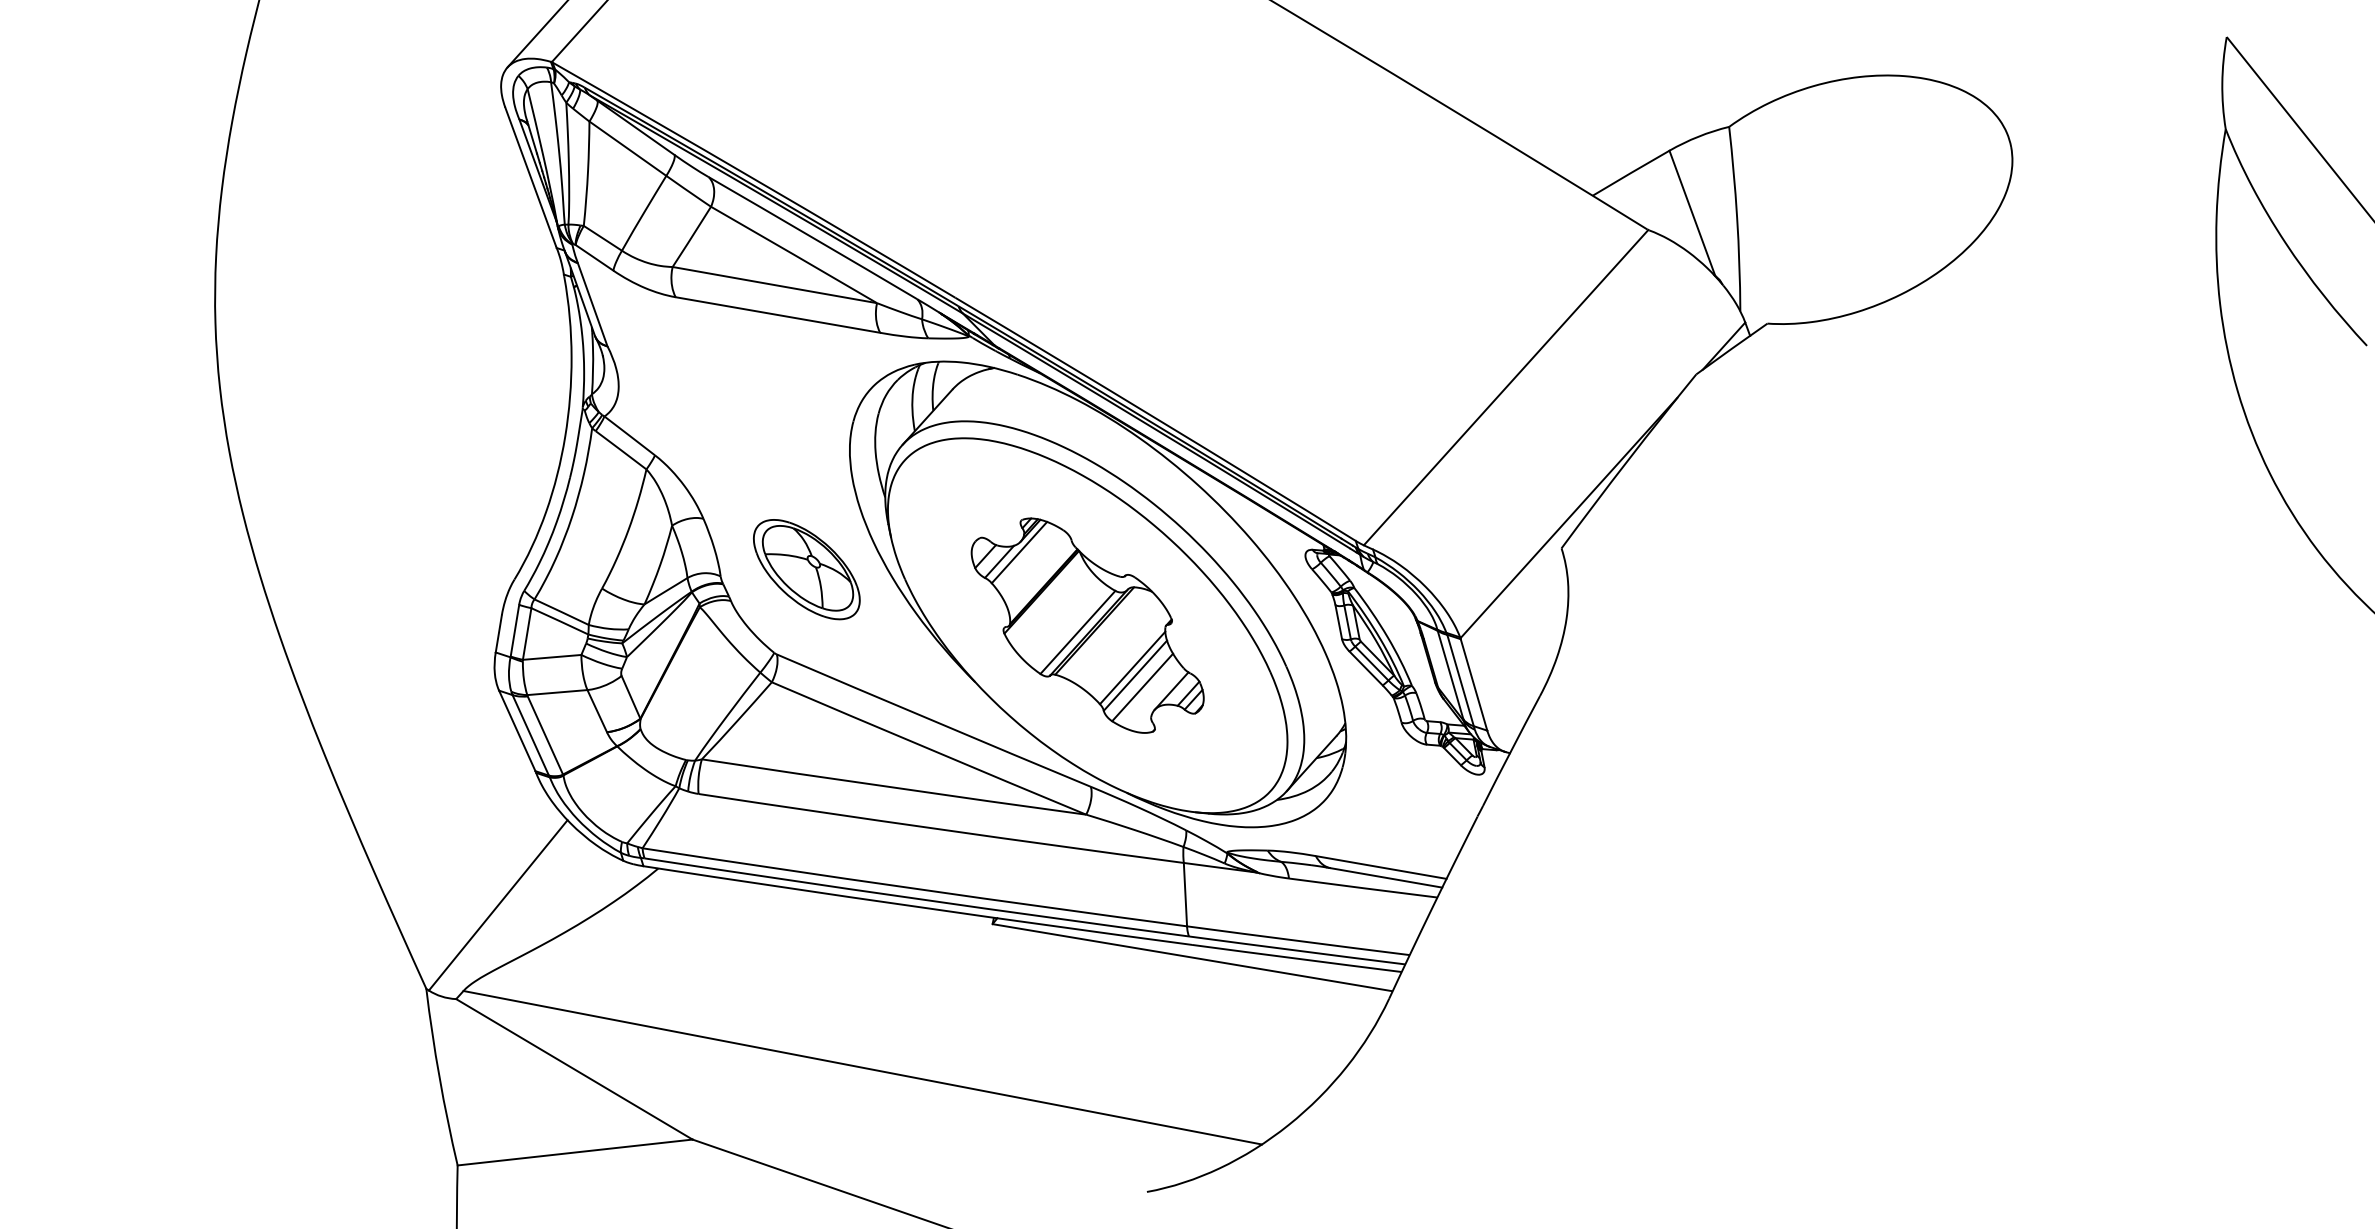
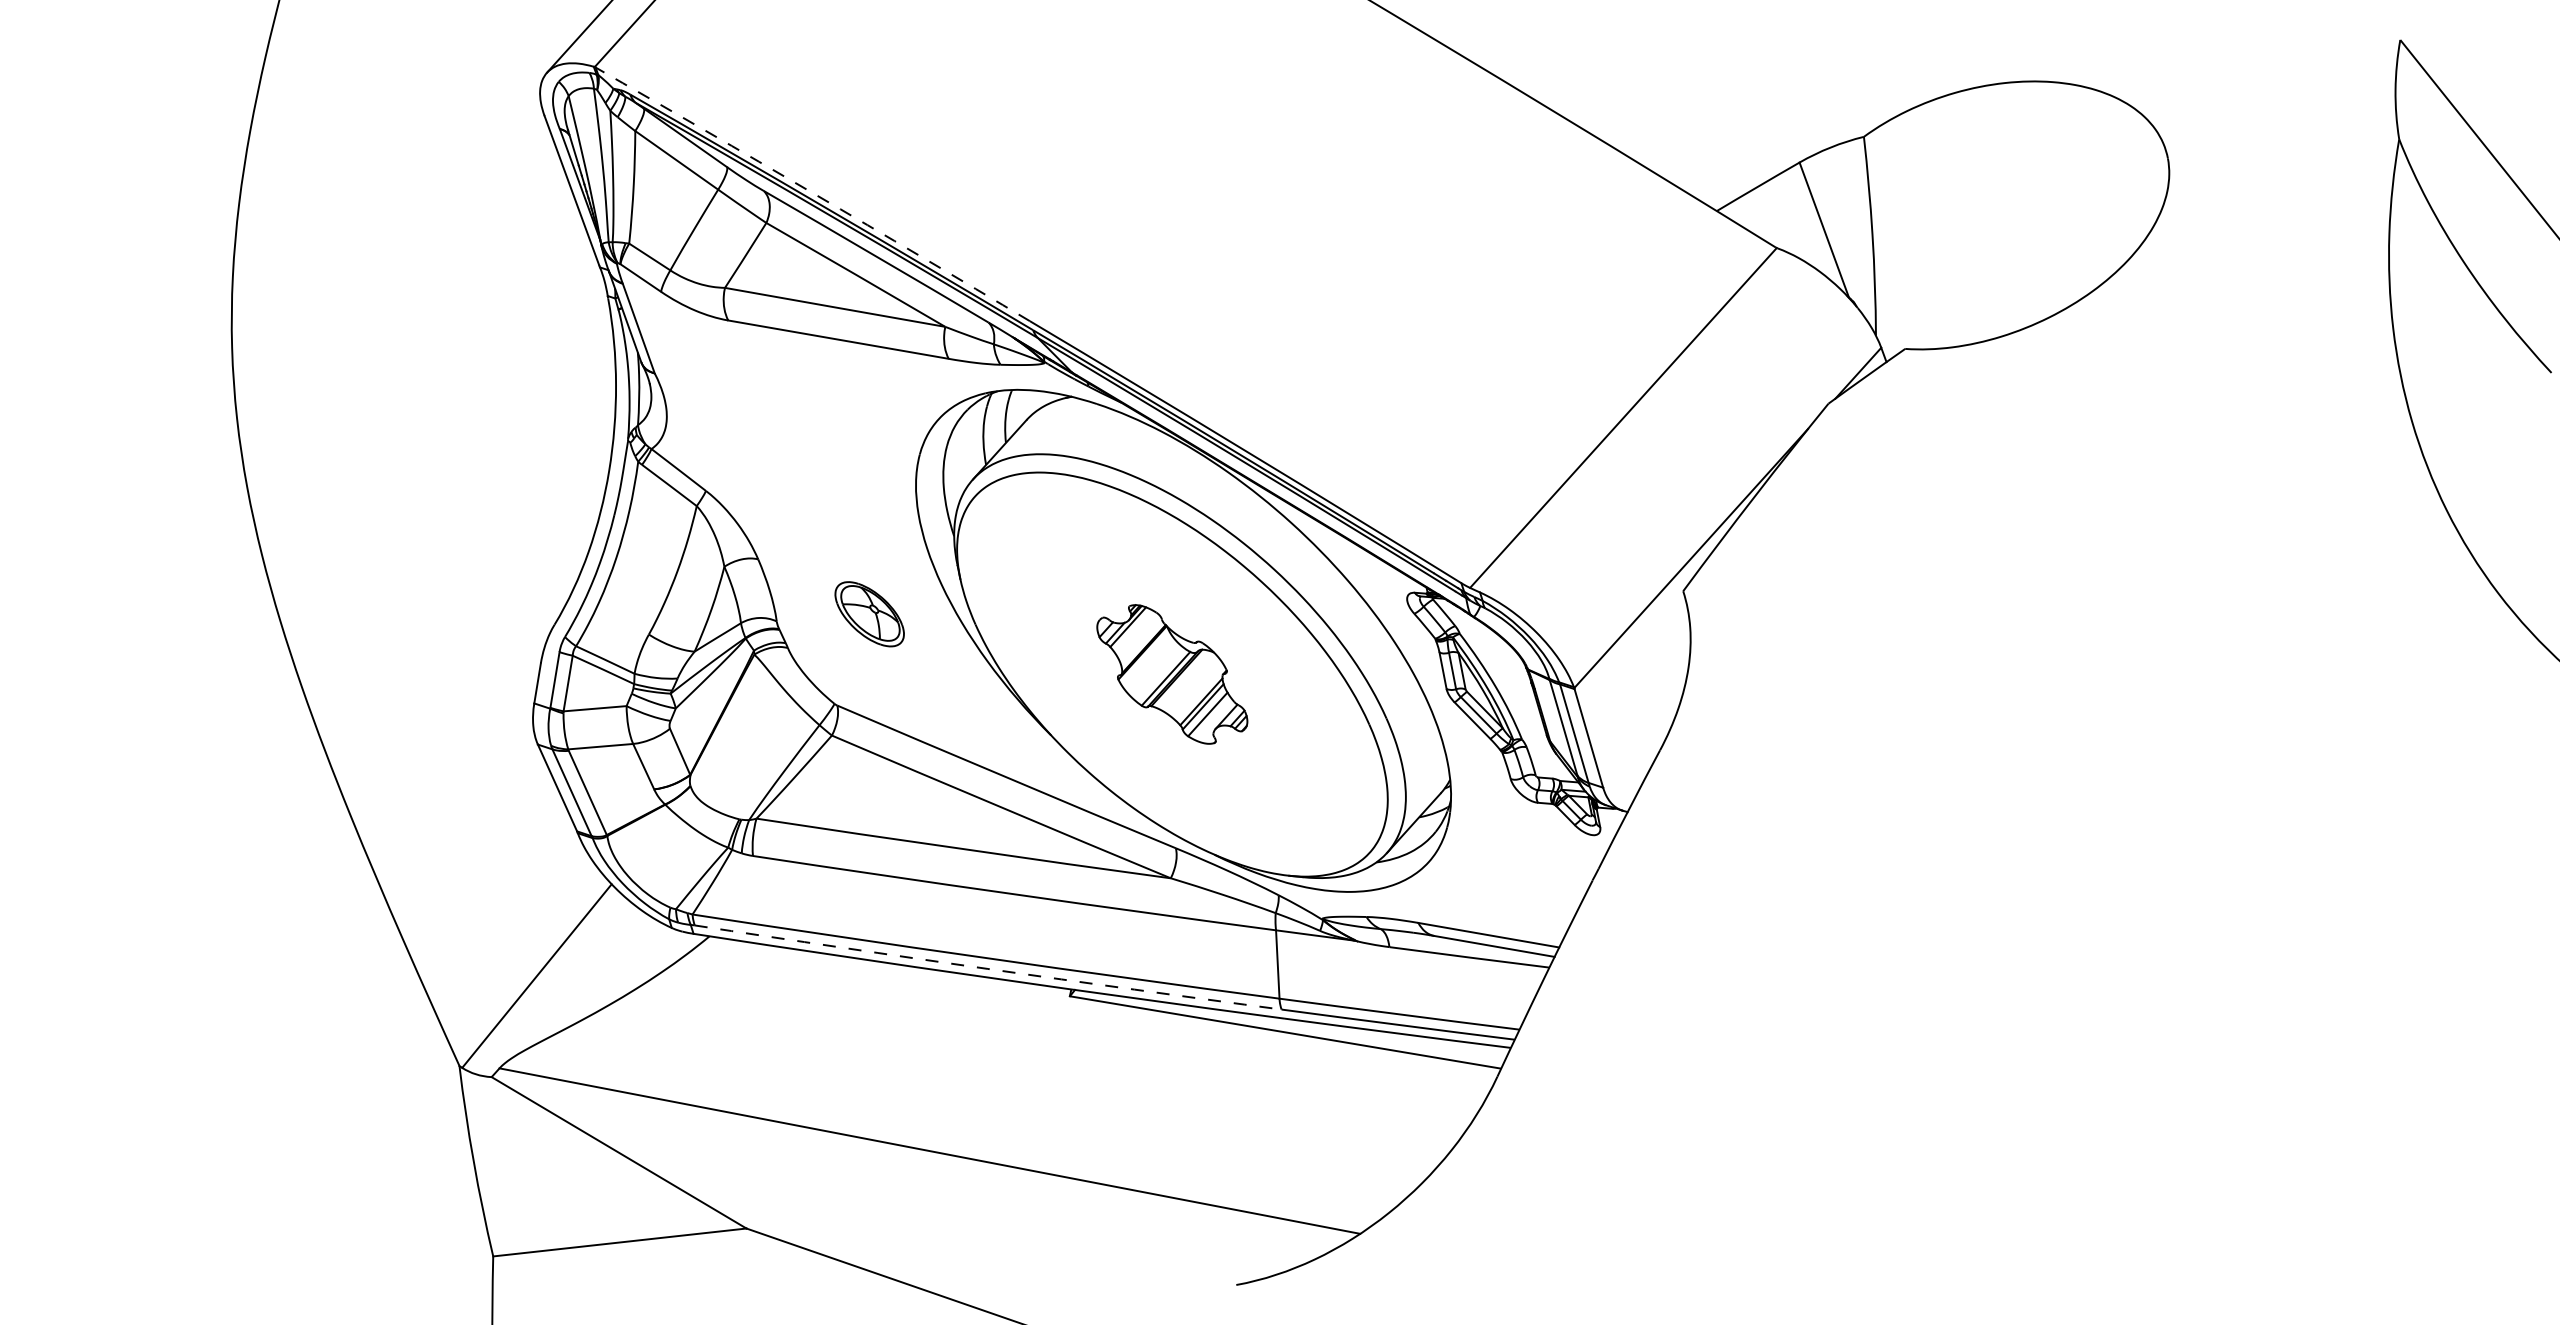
arc: (754, 179) -> (813, 193), solid -> dashed
part: (806, 569) -> (869, 613), size x0.6
part: (1087, 625) -> (1172, 674), size x0.6
arc: (916, 898) -> (987, 968), solid -> dashed

